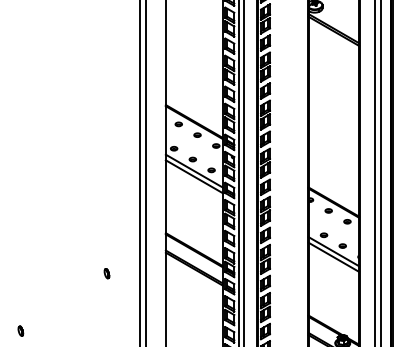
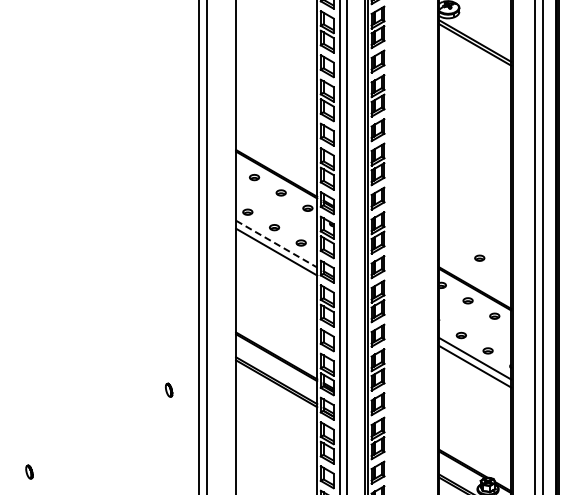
line: (194, 171) -> (276, 244), solid -> dashed
part: (336, 180) -> (479, 257), added
part: (107, 273) -> (169, 389), moved

